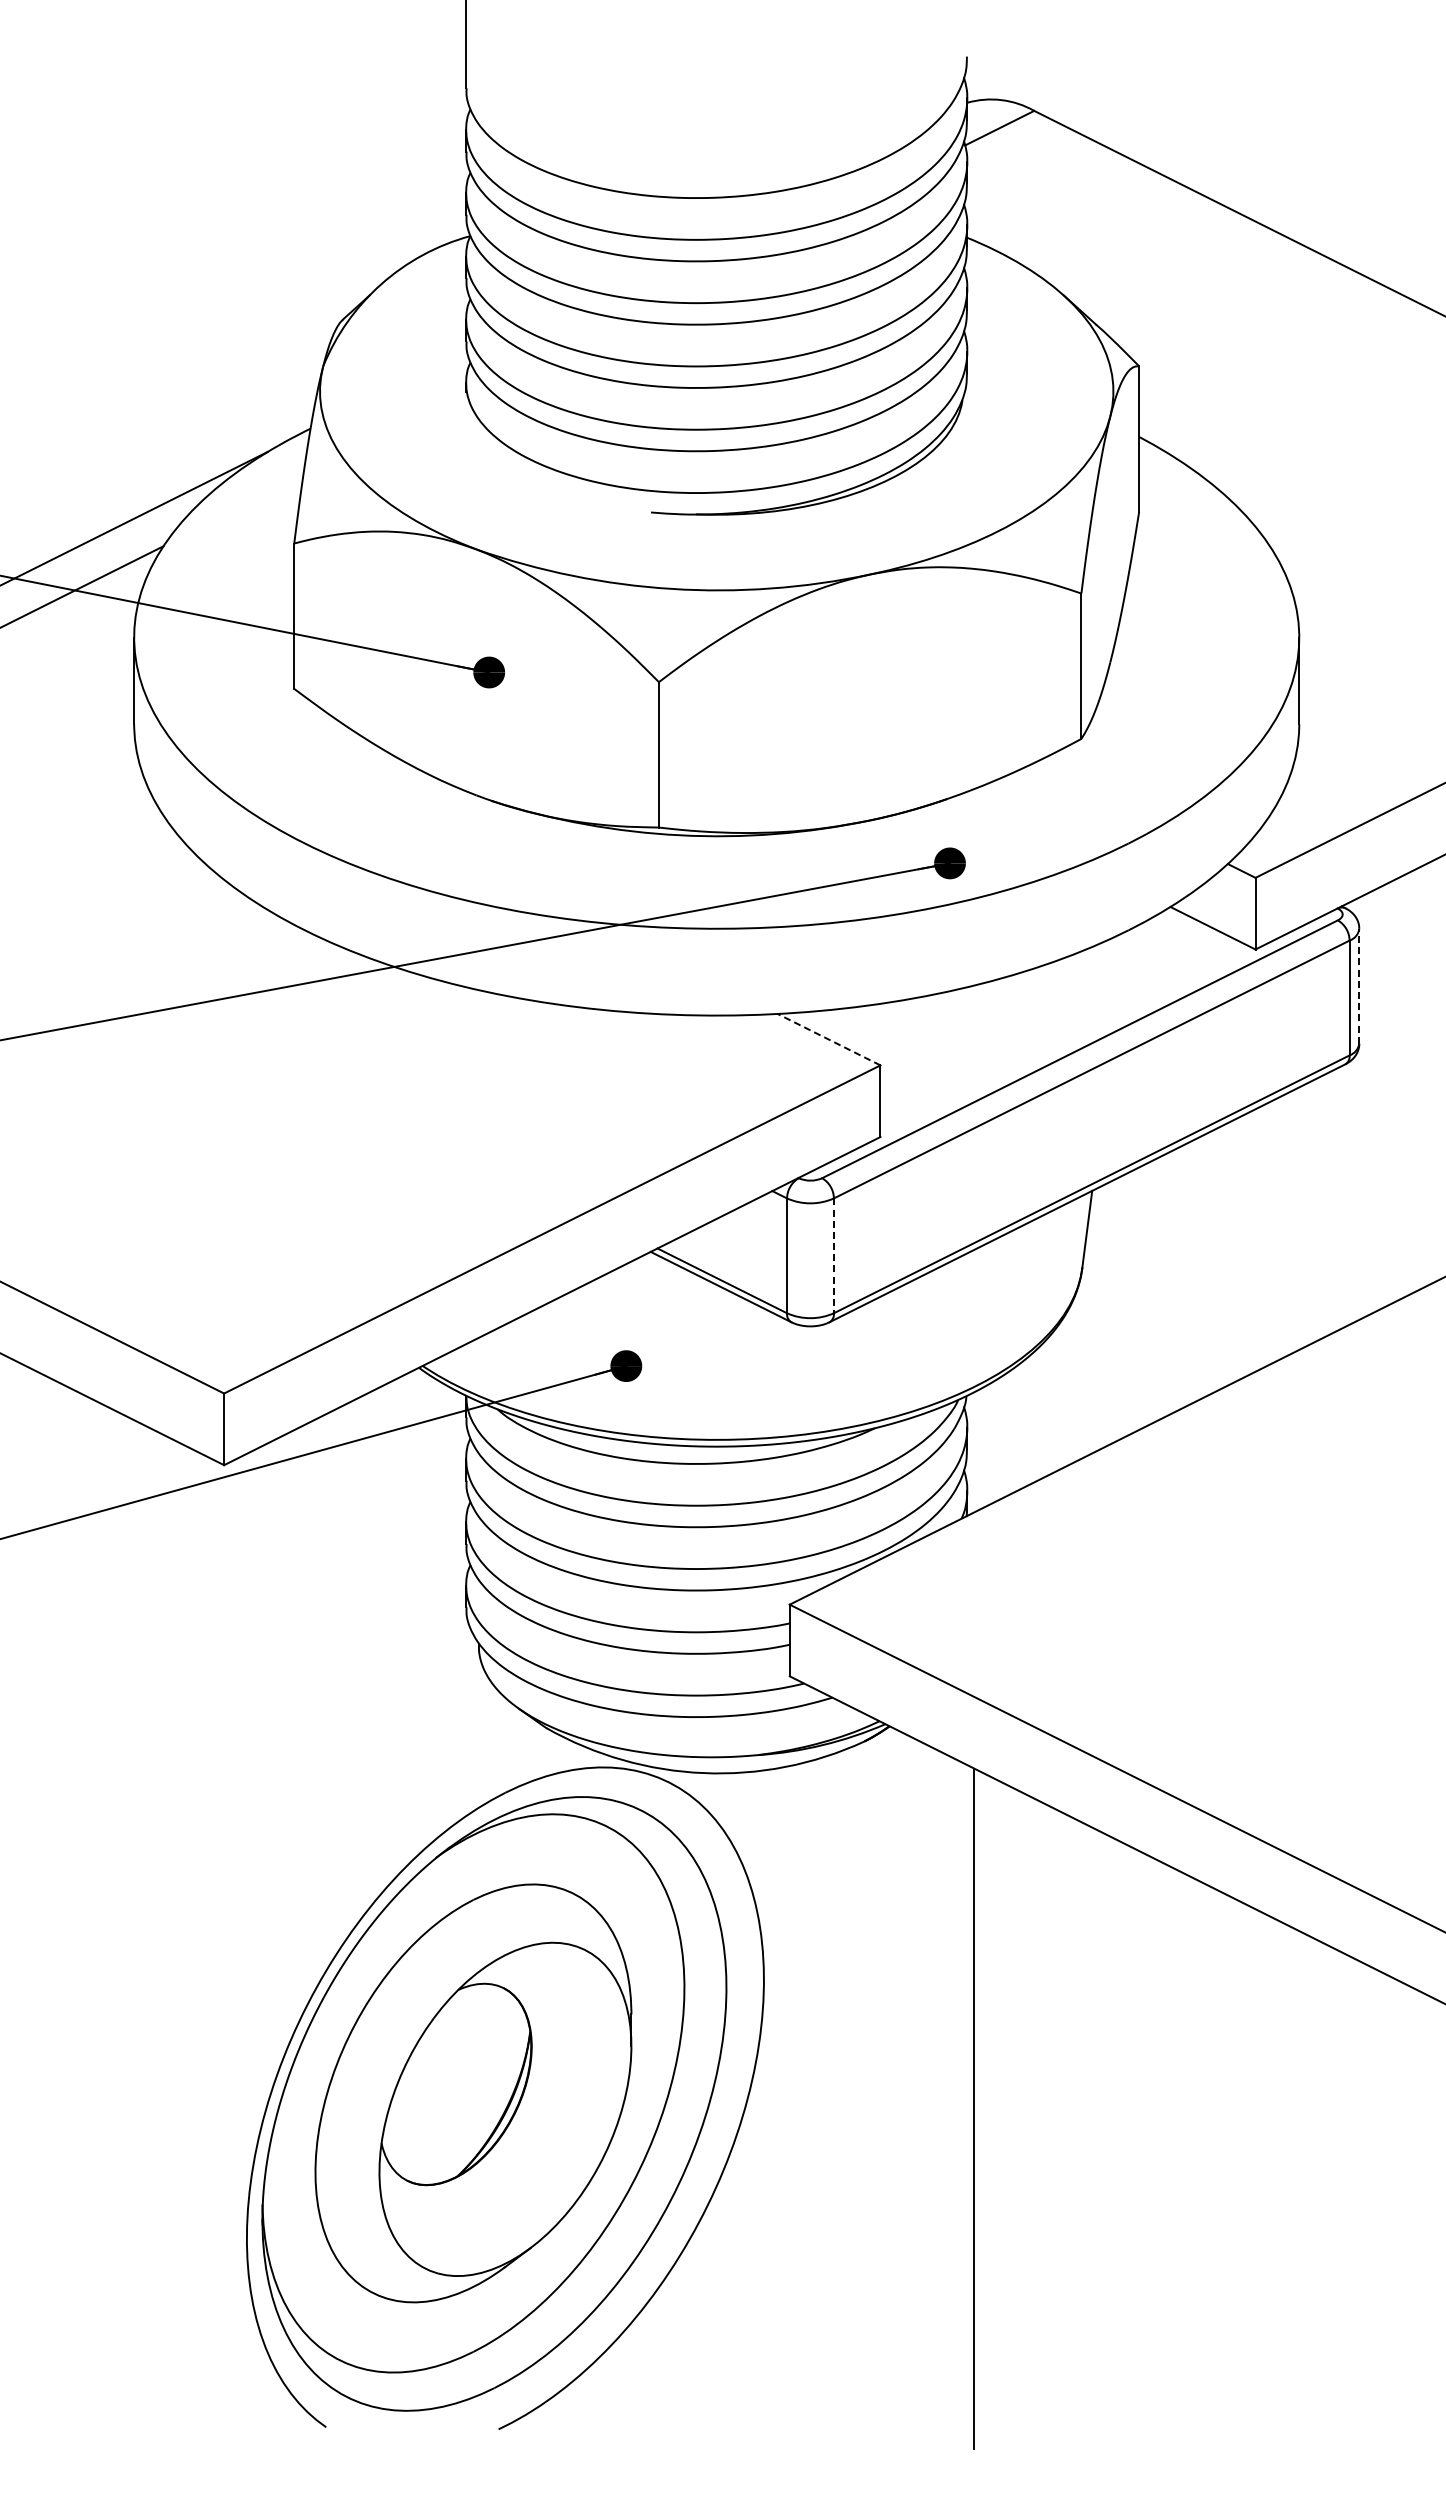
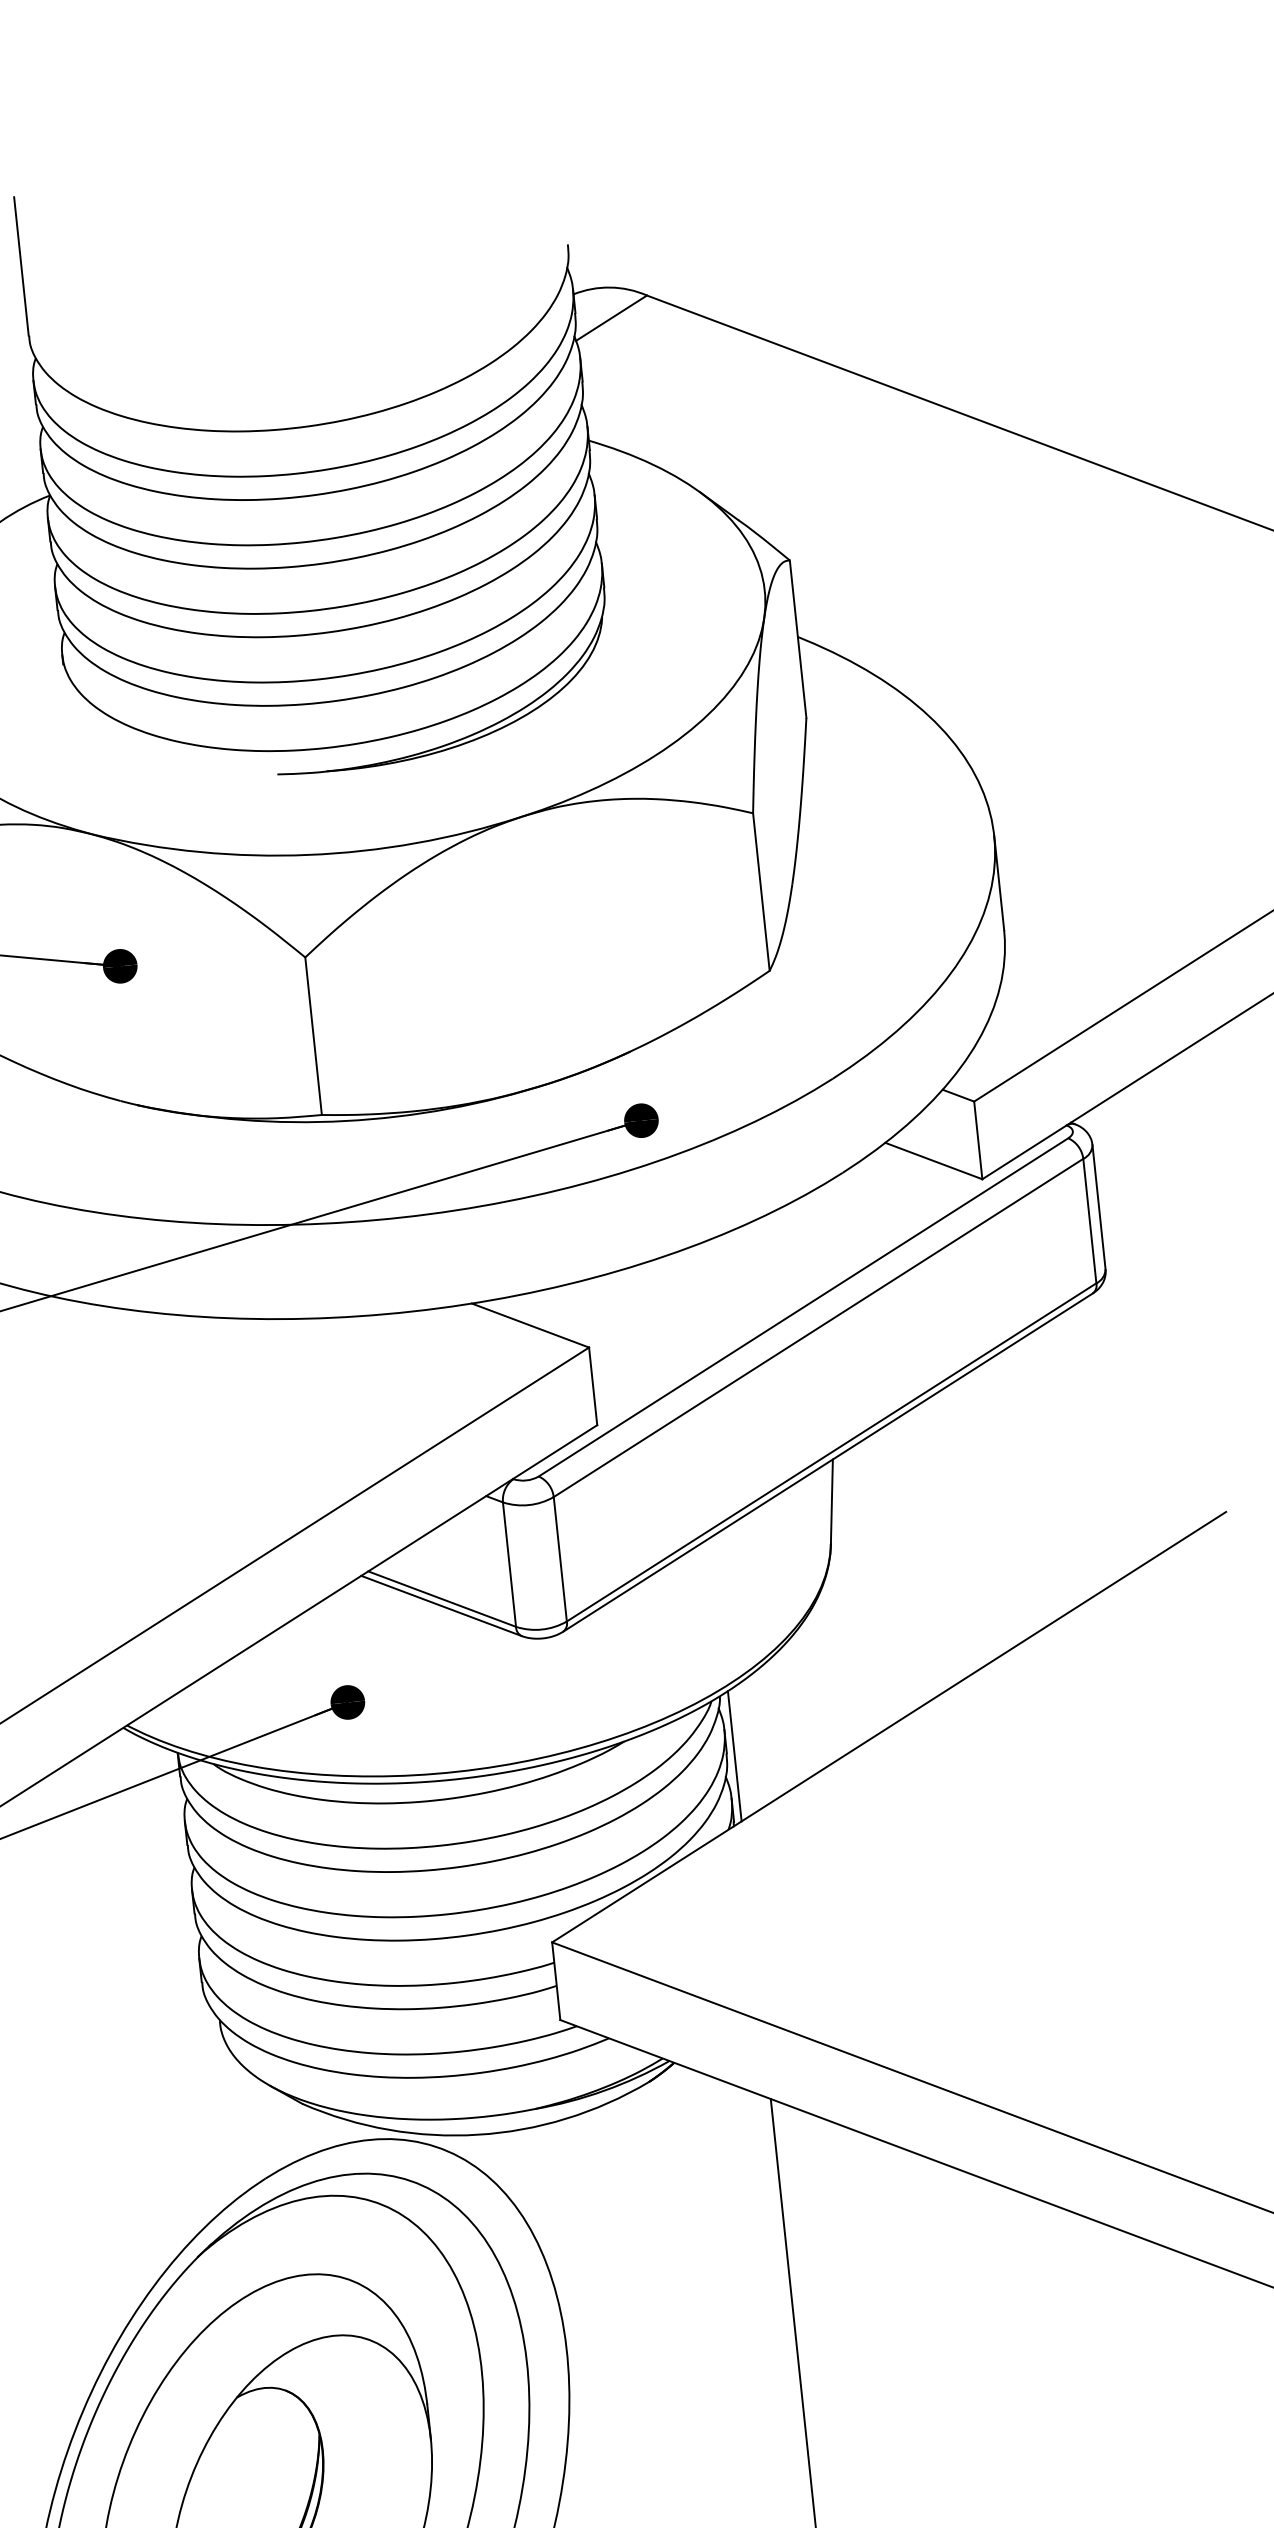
line: (1359, 985) -> (1099, 1206), dashed -> solid
line: (828, 1039) -> (529, 1325), dashed -> solid
line: (833, 1256) -> (559, 1560), dashed -> solid
line: (974, 1452) -> (735, 1756), added

